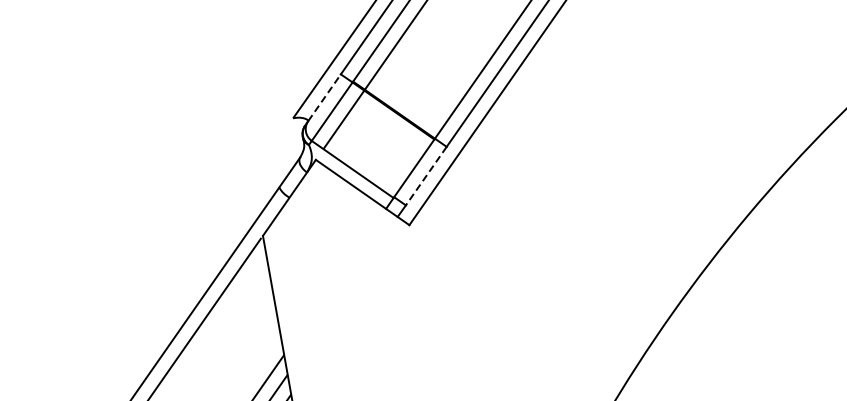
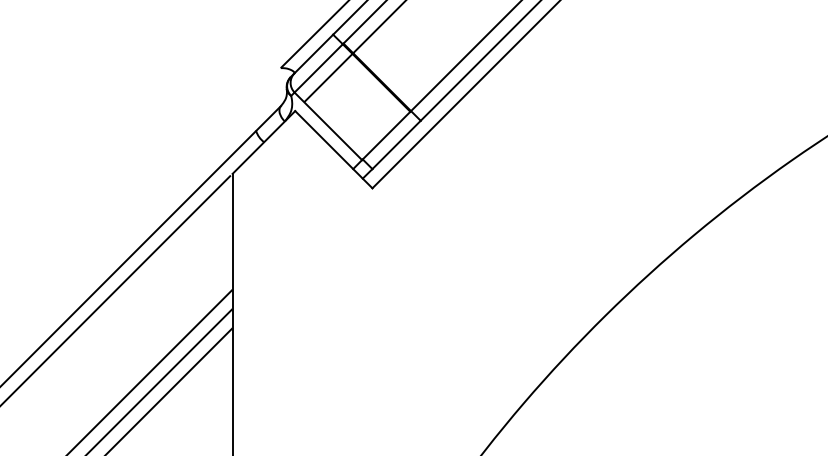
line: (325, 97) -> (314, 53), dashed -> solid
line: (426, 176) -> (396, 145), dashed -> solid

